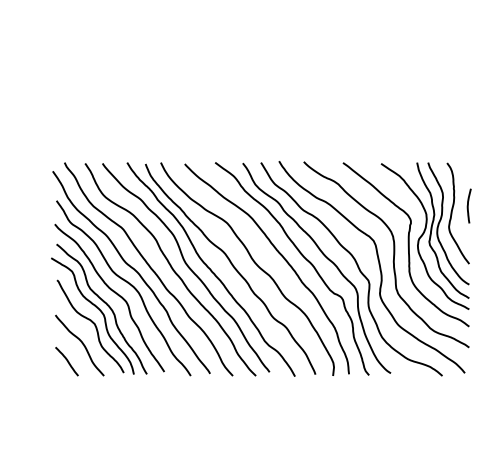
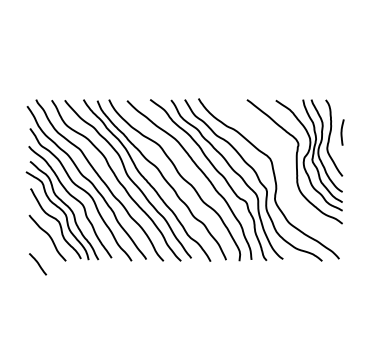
curve: (392, 254) -> (284, 169), removed
line: (67, 361) -> (38, 264), moved

